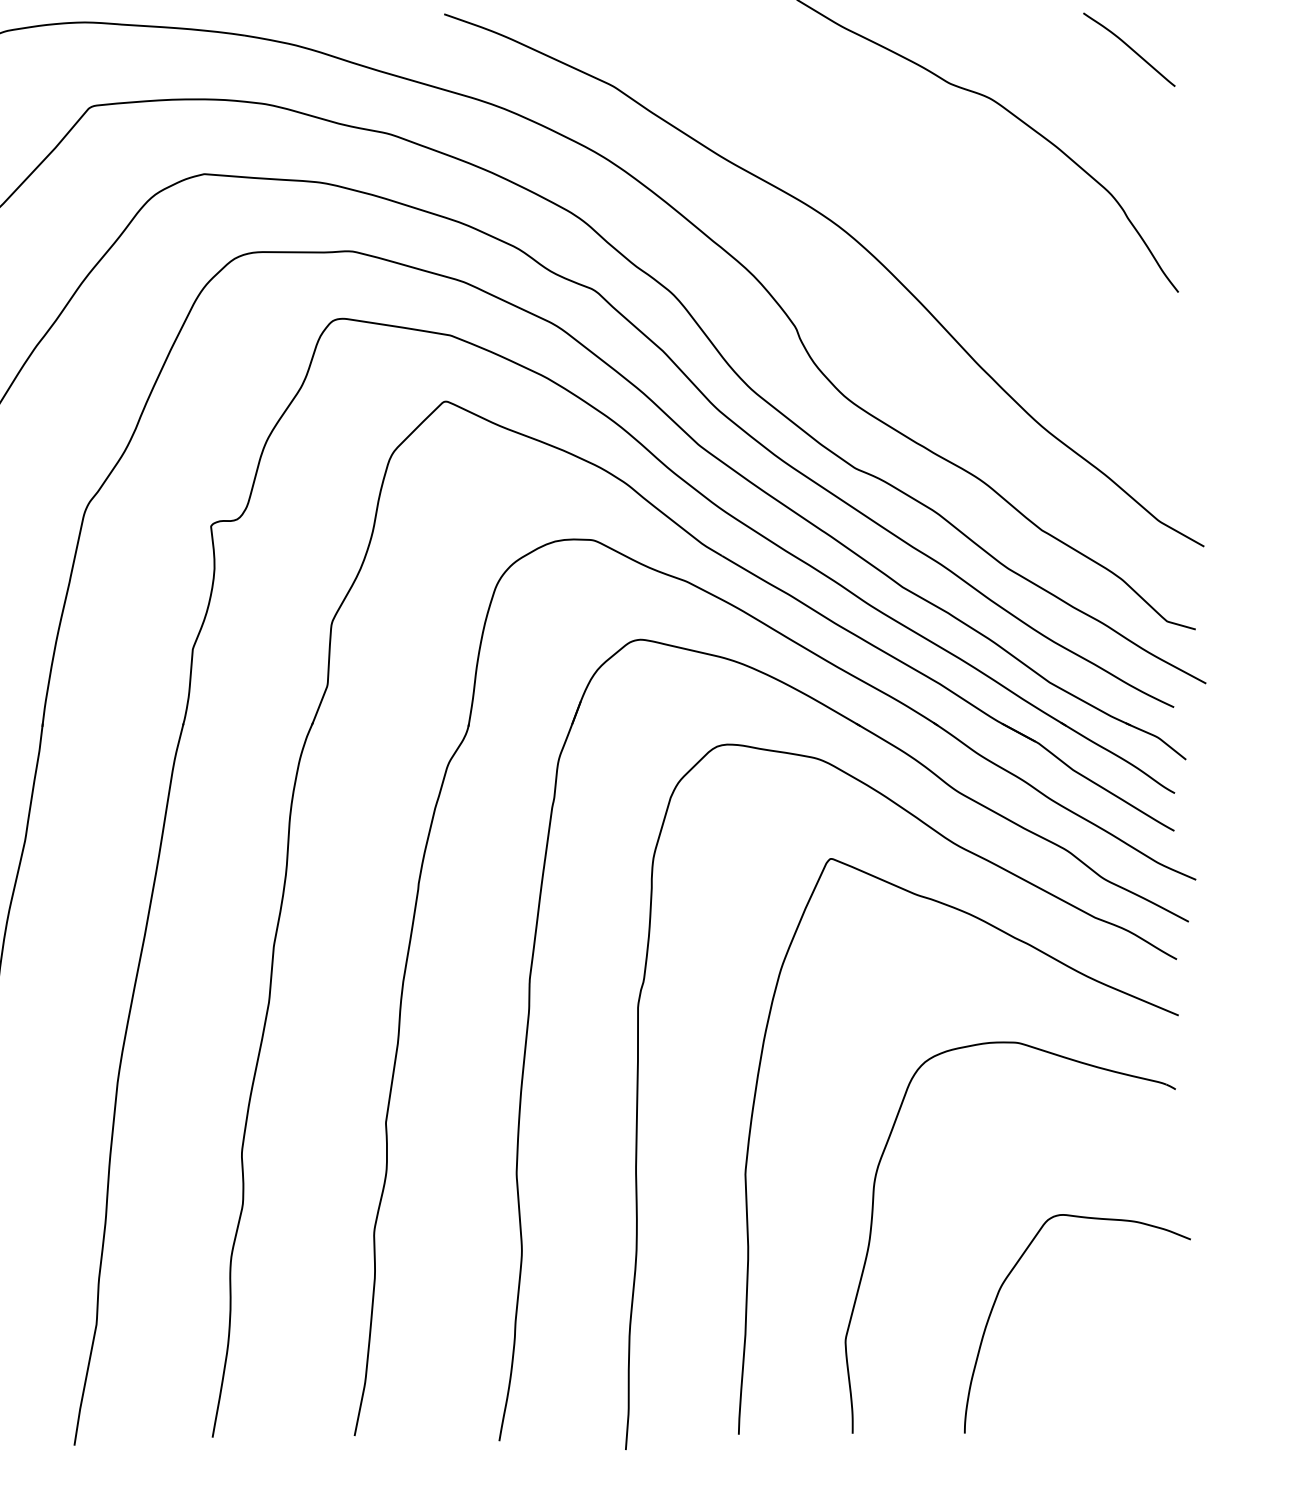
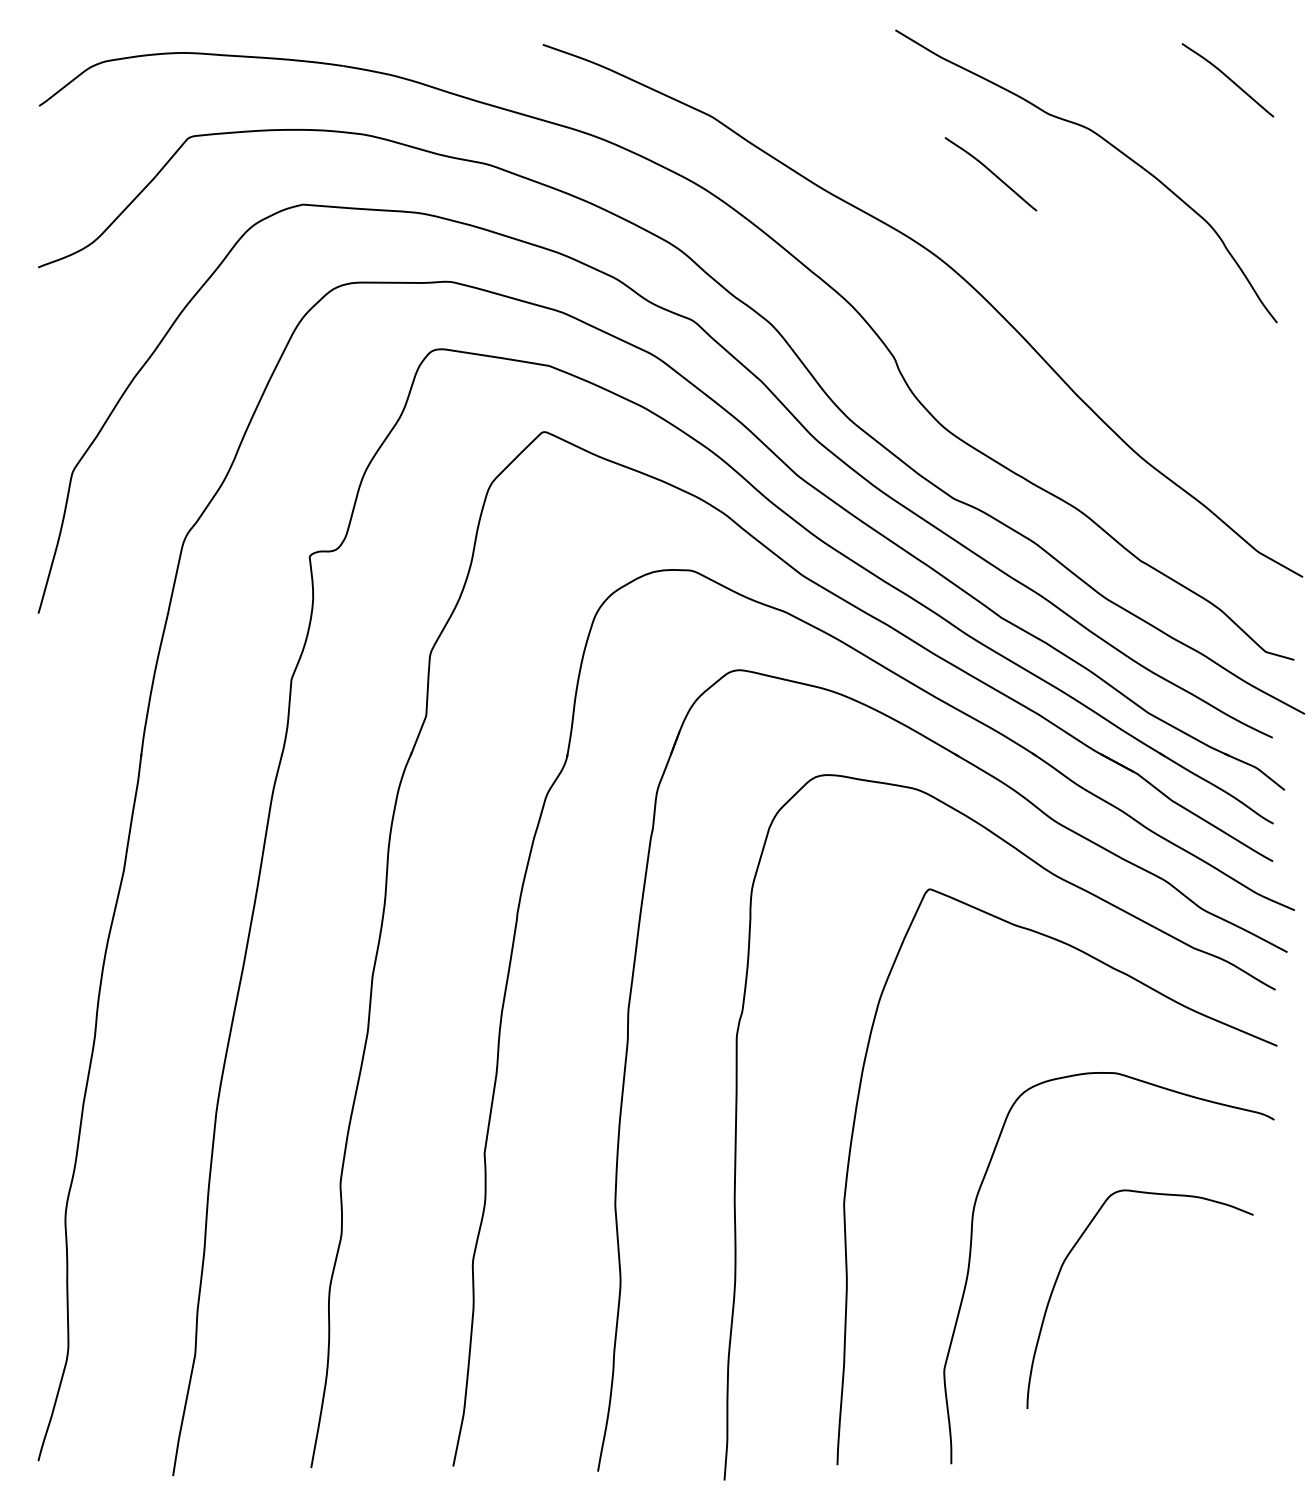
curve: (892, 143) -> (991, 173), added
curve: (1010, 1274) -> (1073, 1249), moved

